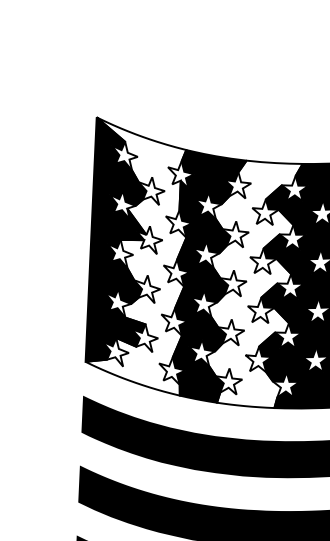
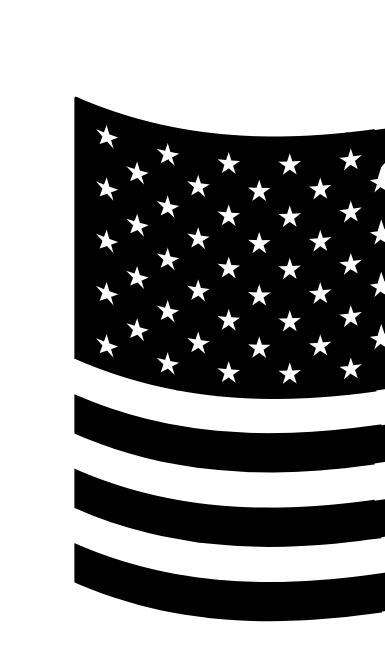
fill: (138, 256) -> (126, 243), added
fill: (252, 284) -> (249, 267), added

